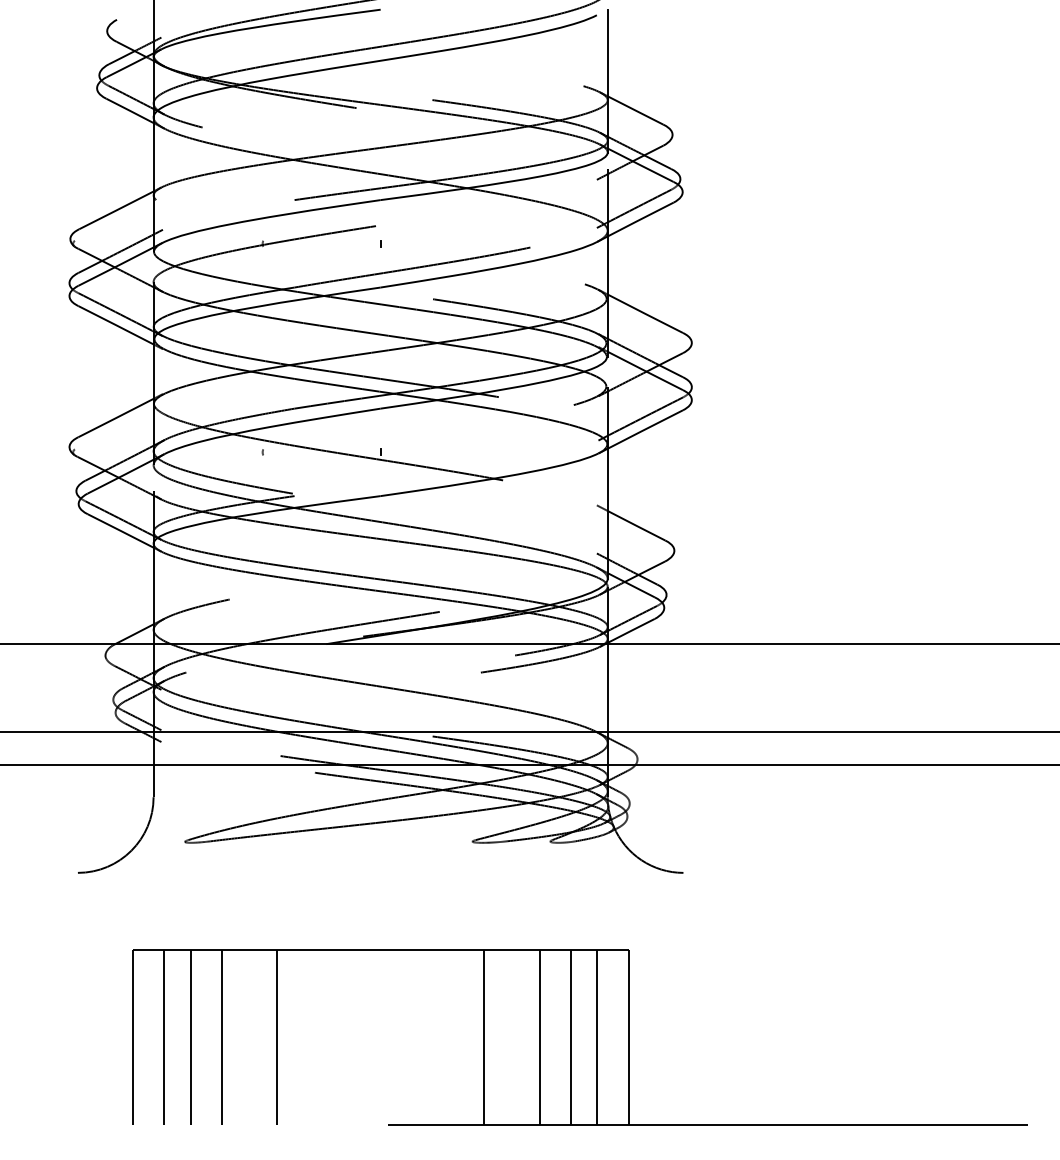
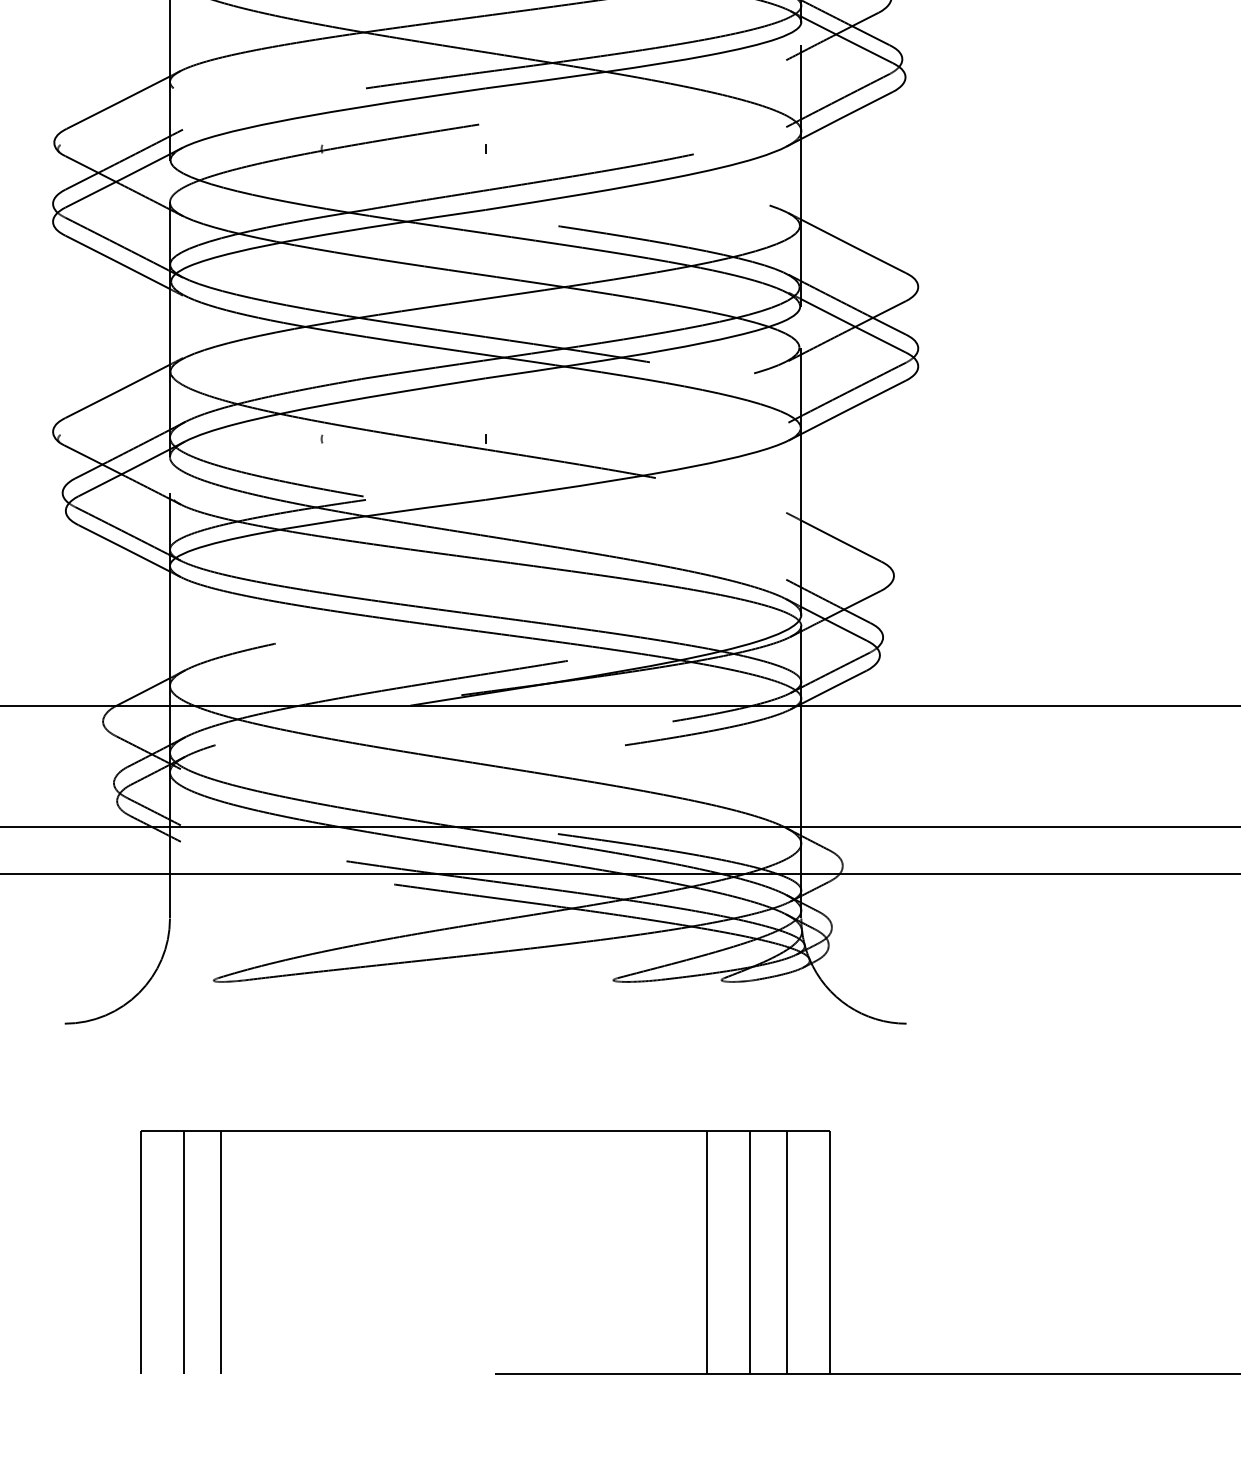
line: (221, 1037) -> (264, 1252), removed
line: (276, 1037) -> (340, 1252), removed
line: (484, 1037) -> (629, 1252), removed

